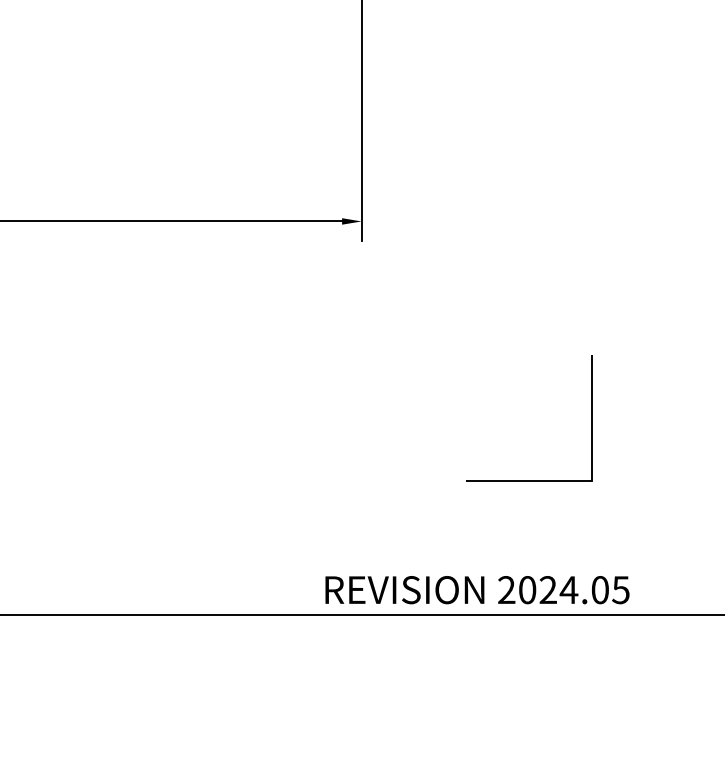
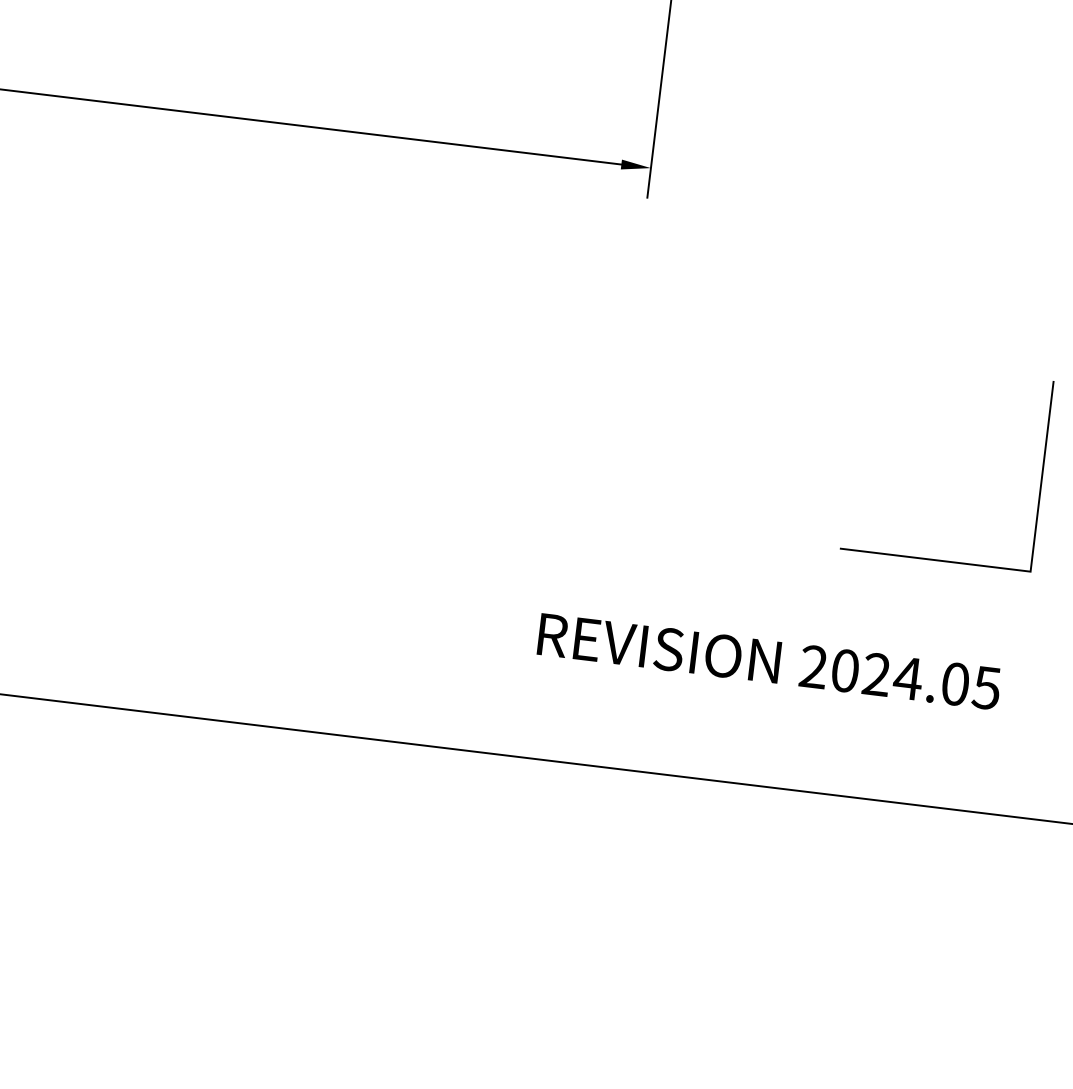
line: (591, 418) -> (1040, 476), moved
text: (477, 590) -> (769, 662), moved

